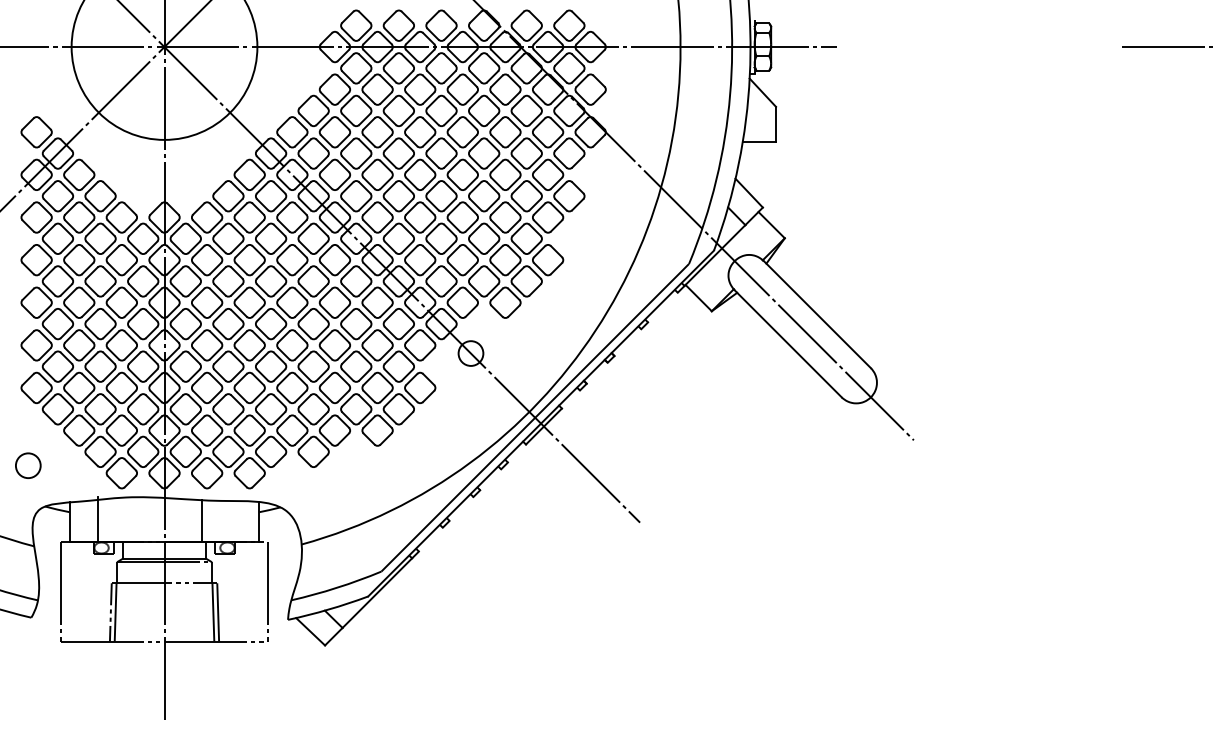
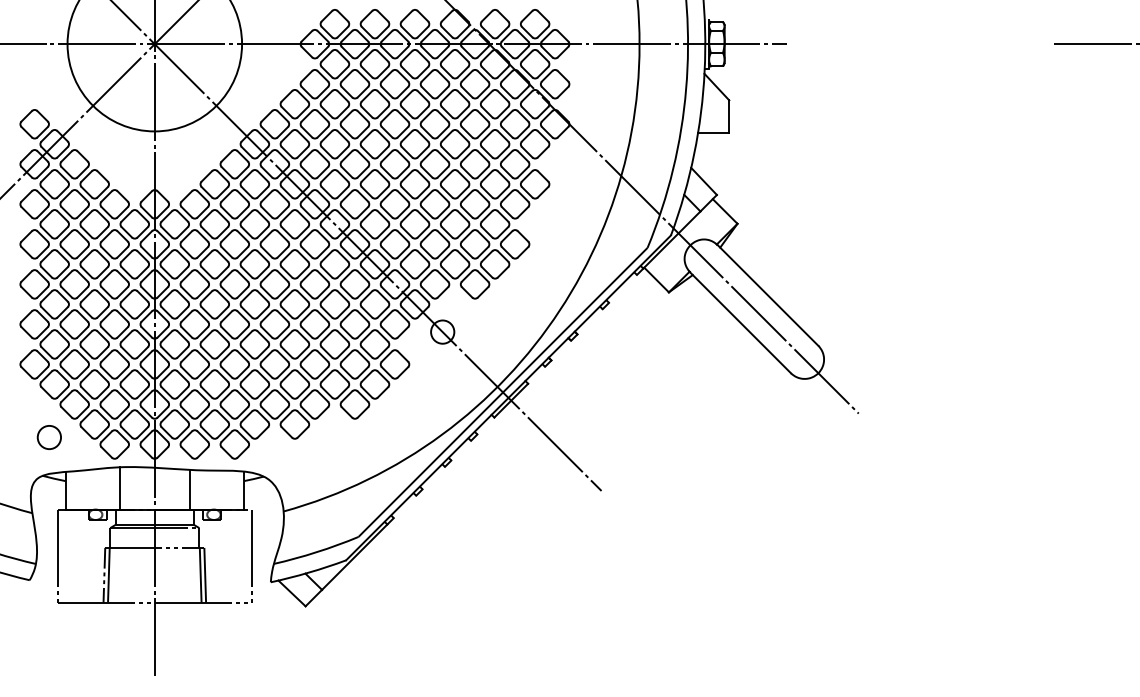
circle: (28, 465) -> (49, 437), moved
line: (98, 519) -> (120, 488), moved

